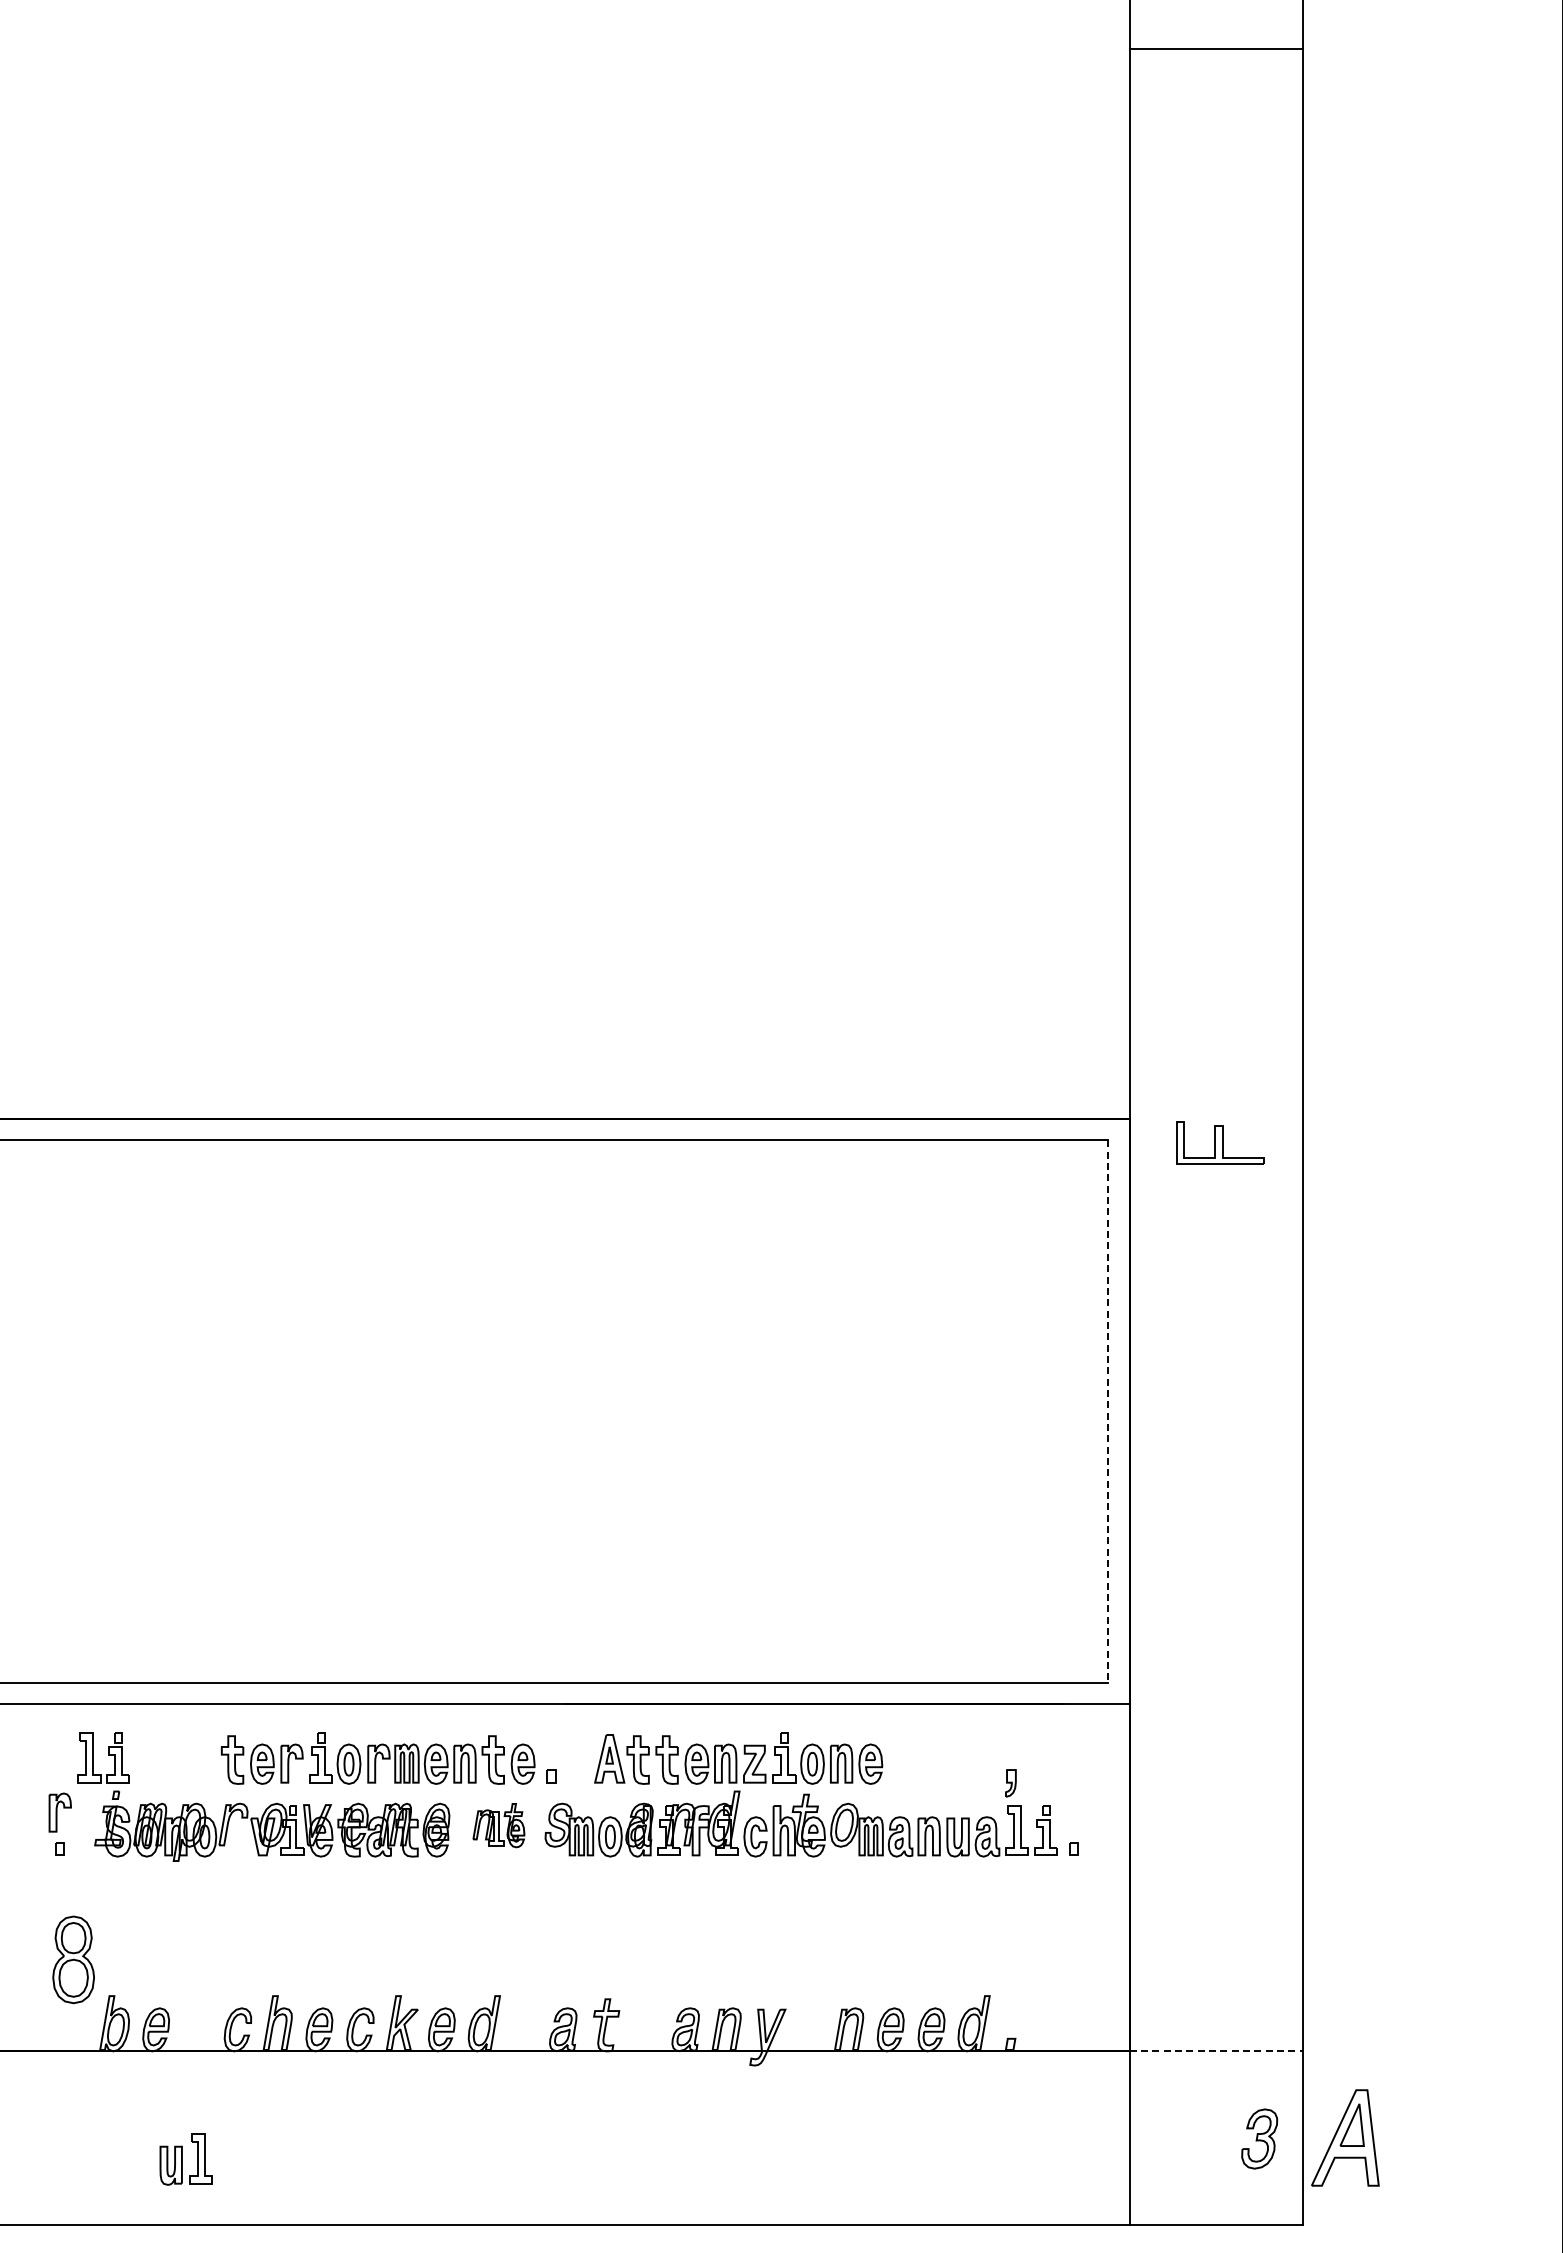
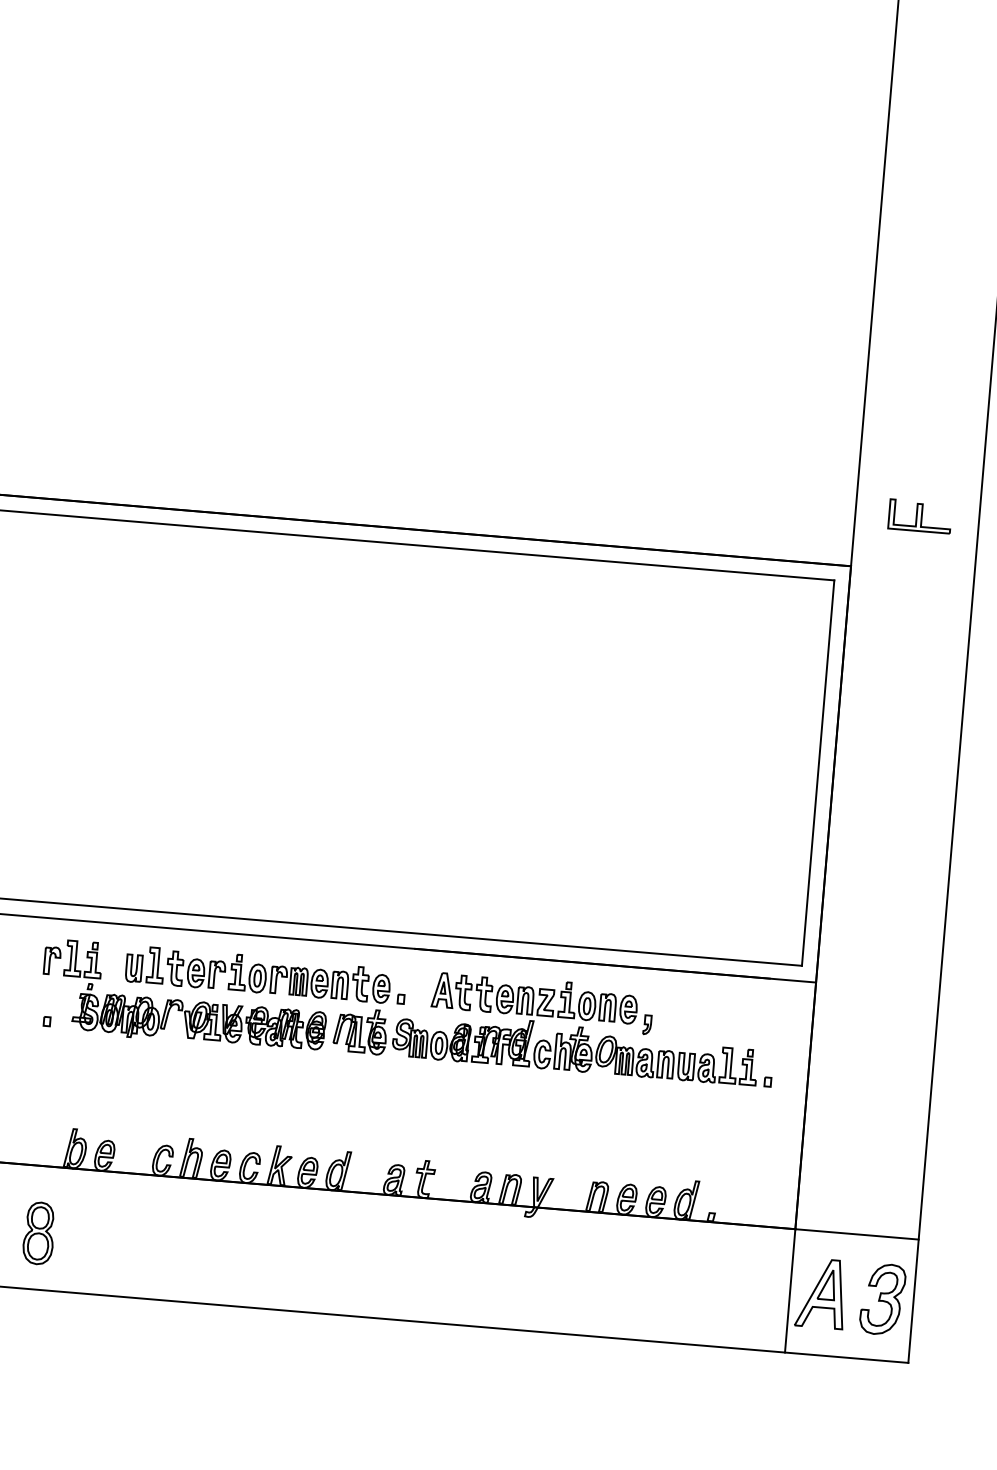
part: (1220, 1142) -> (920, 516), moved
line: (1107, 1412) -> (817, 773), dashed -> solid
part: (1010, 1783) -> (647, 1025), moved
part: (59, 1812) -> (51, 960), moved
part: (498, 1825) -> (360, 1031), size x1.43
part: (73, 1959) -> (39, 1233), moved
line: (1216, 2051) -> (857, 1234), dashed -> solid
part: (1345, 2137) -> (821, 1293), moved
part: (1259, 2138) -> (882, 1298), size x1.67
part: (185, 2159) -> (144, 964), moved

